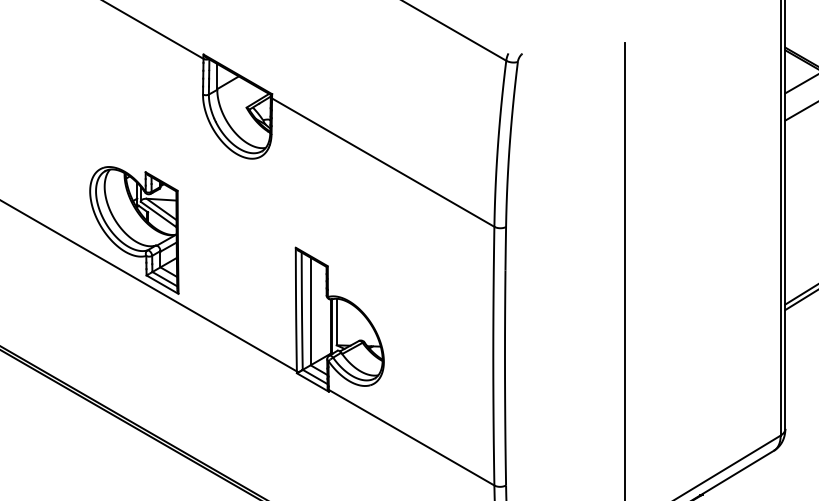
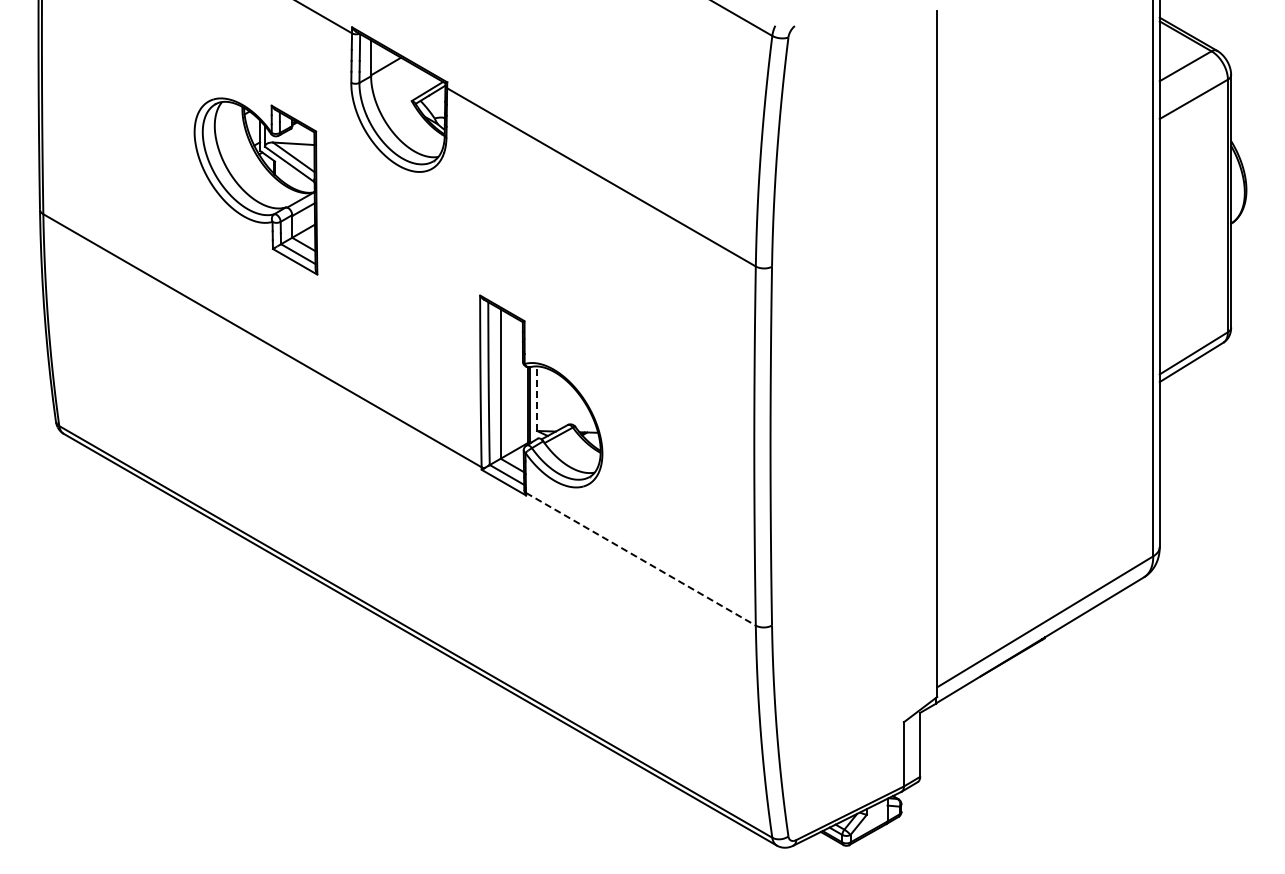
part: (134, 230) -> (255, 186), moved
line: (337, 321) -> (537, 398), solid -> dashed
line: (411, 437) -> (640, 559), solid -> dashed

